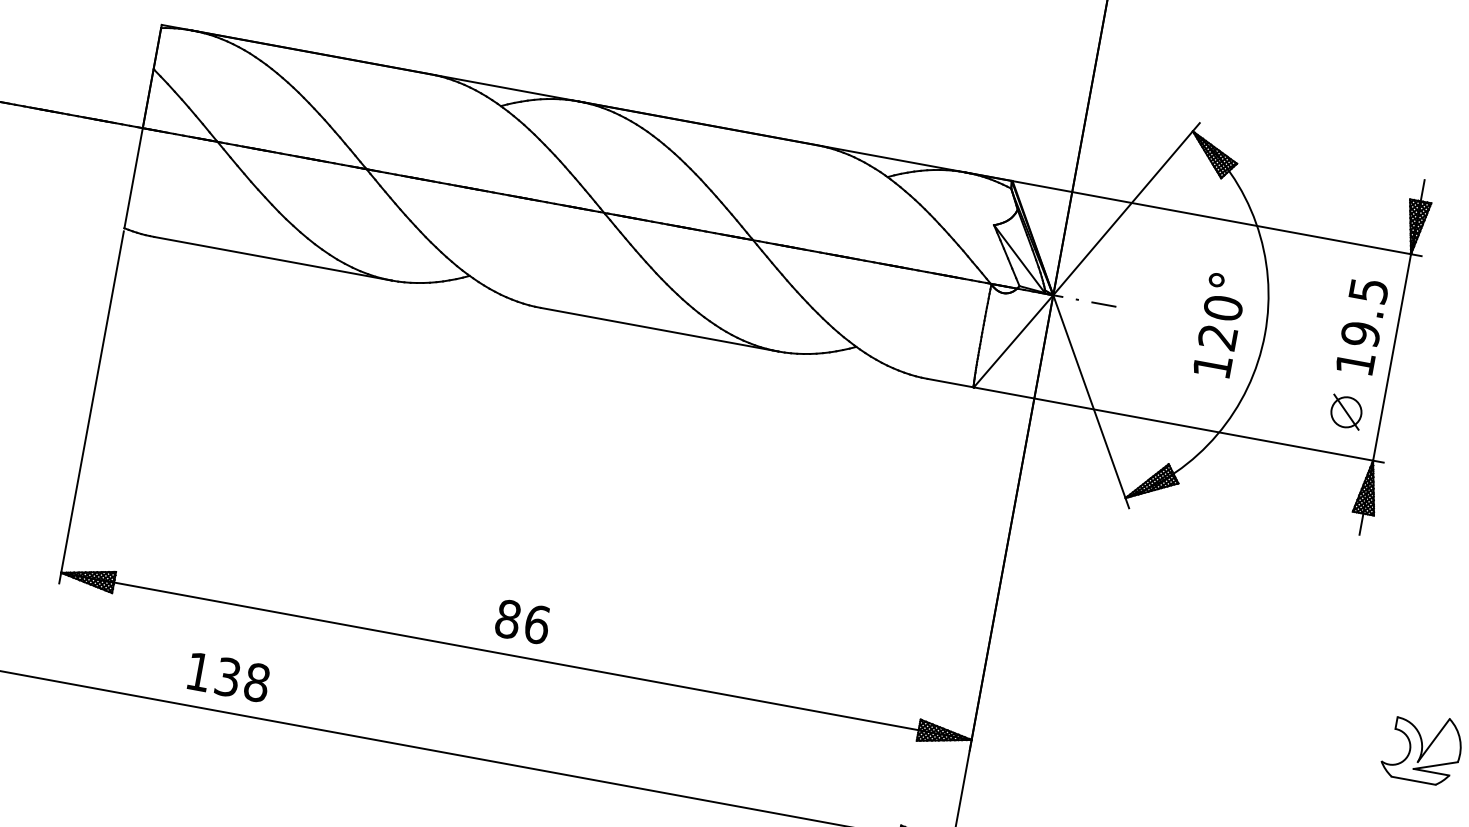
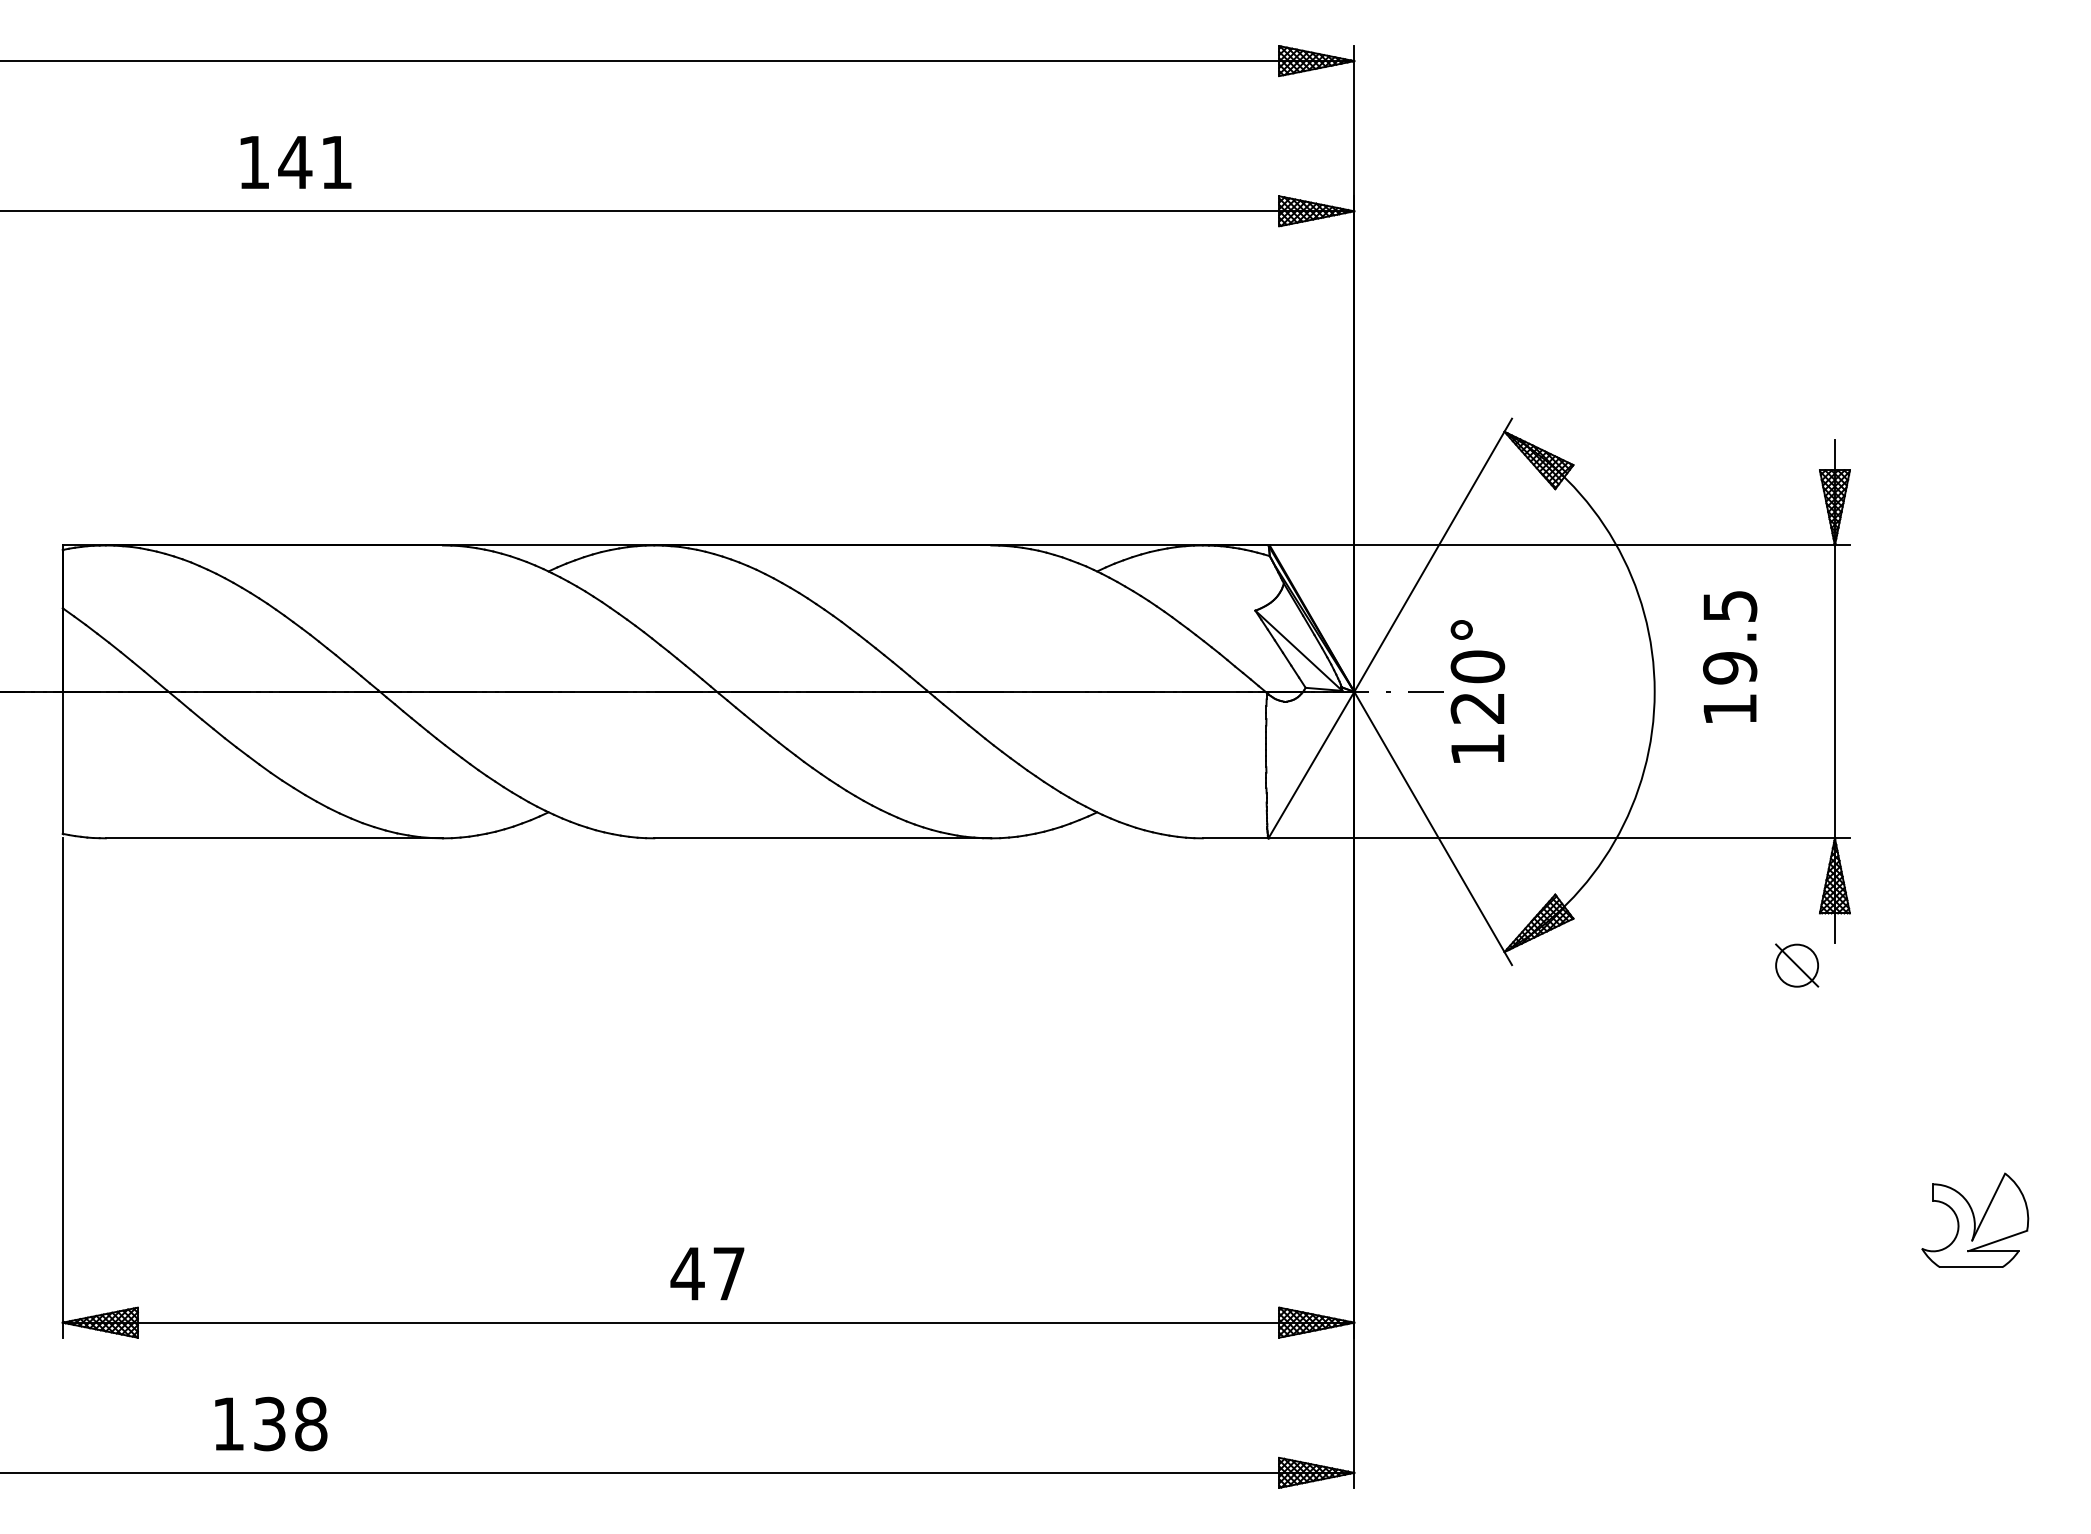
text: (1219, 325) -> (1477, 691), moved
text: (1362, 326) -> (1730, 656), moved
part: (1346, 412) -> (1797, 965), moved
text: (522, 621) -> (707, 1273), 86 -> 47
text: (229, 677) -> (271, 1423), moved

